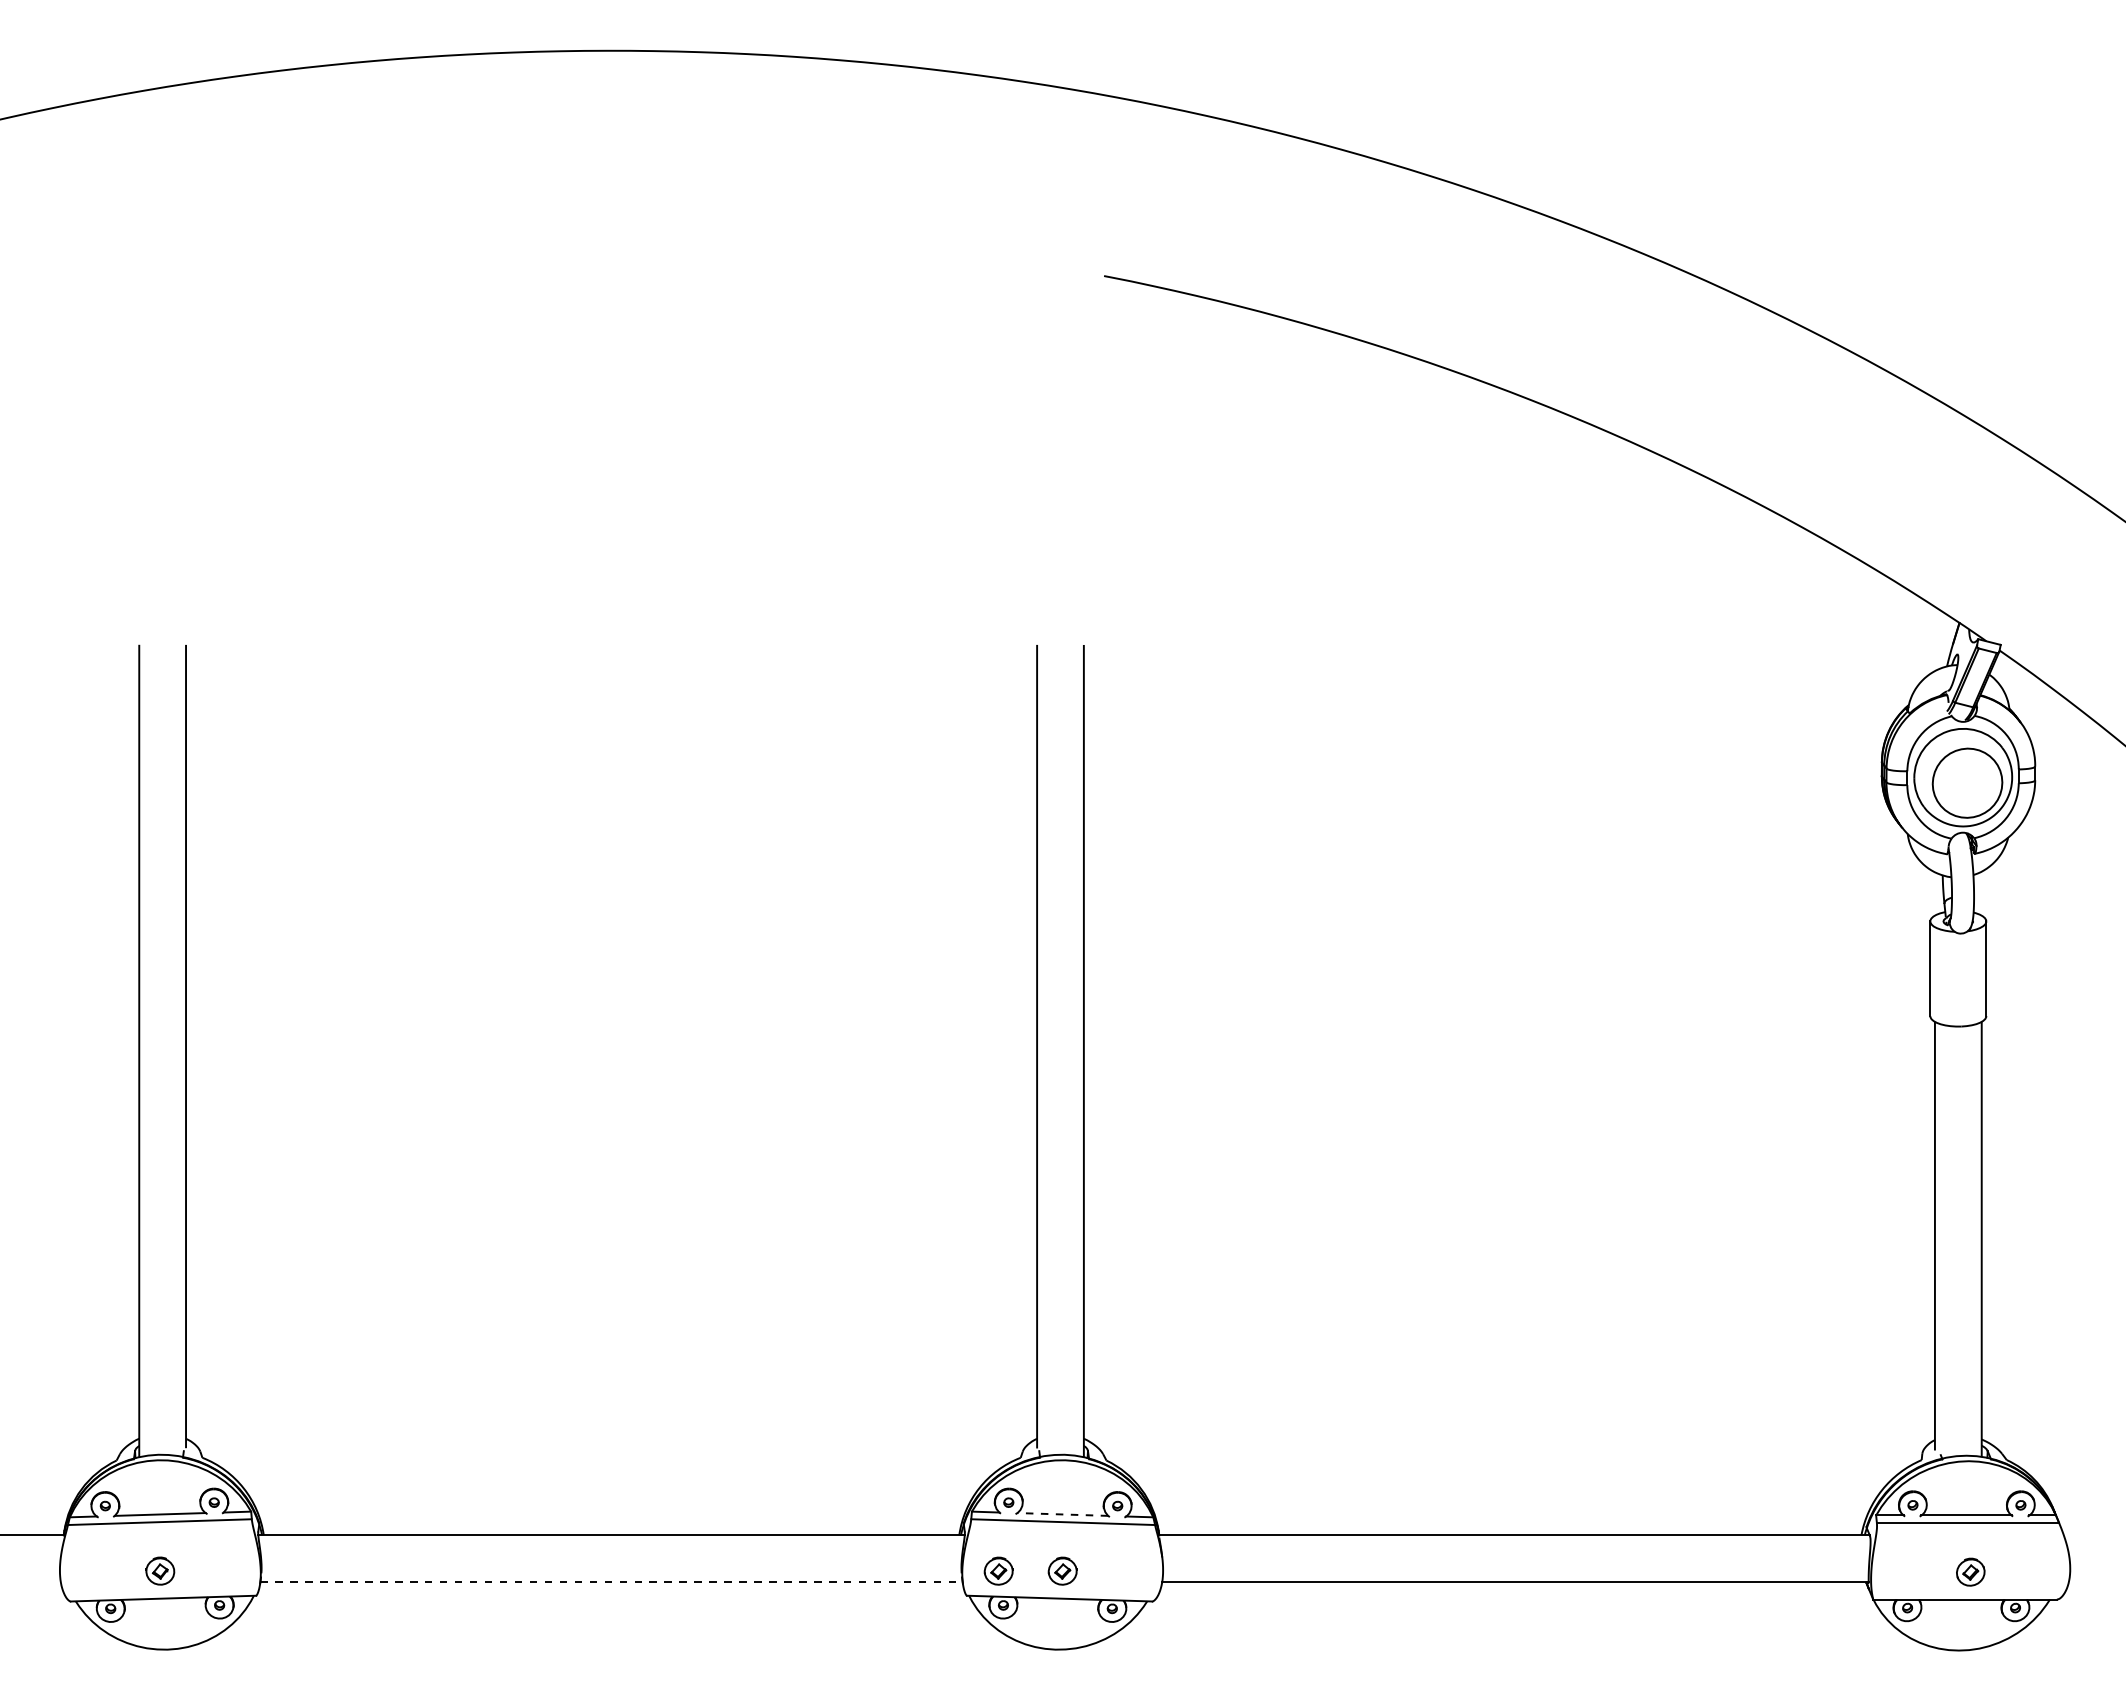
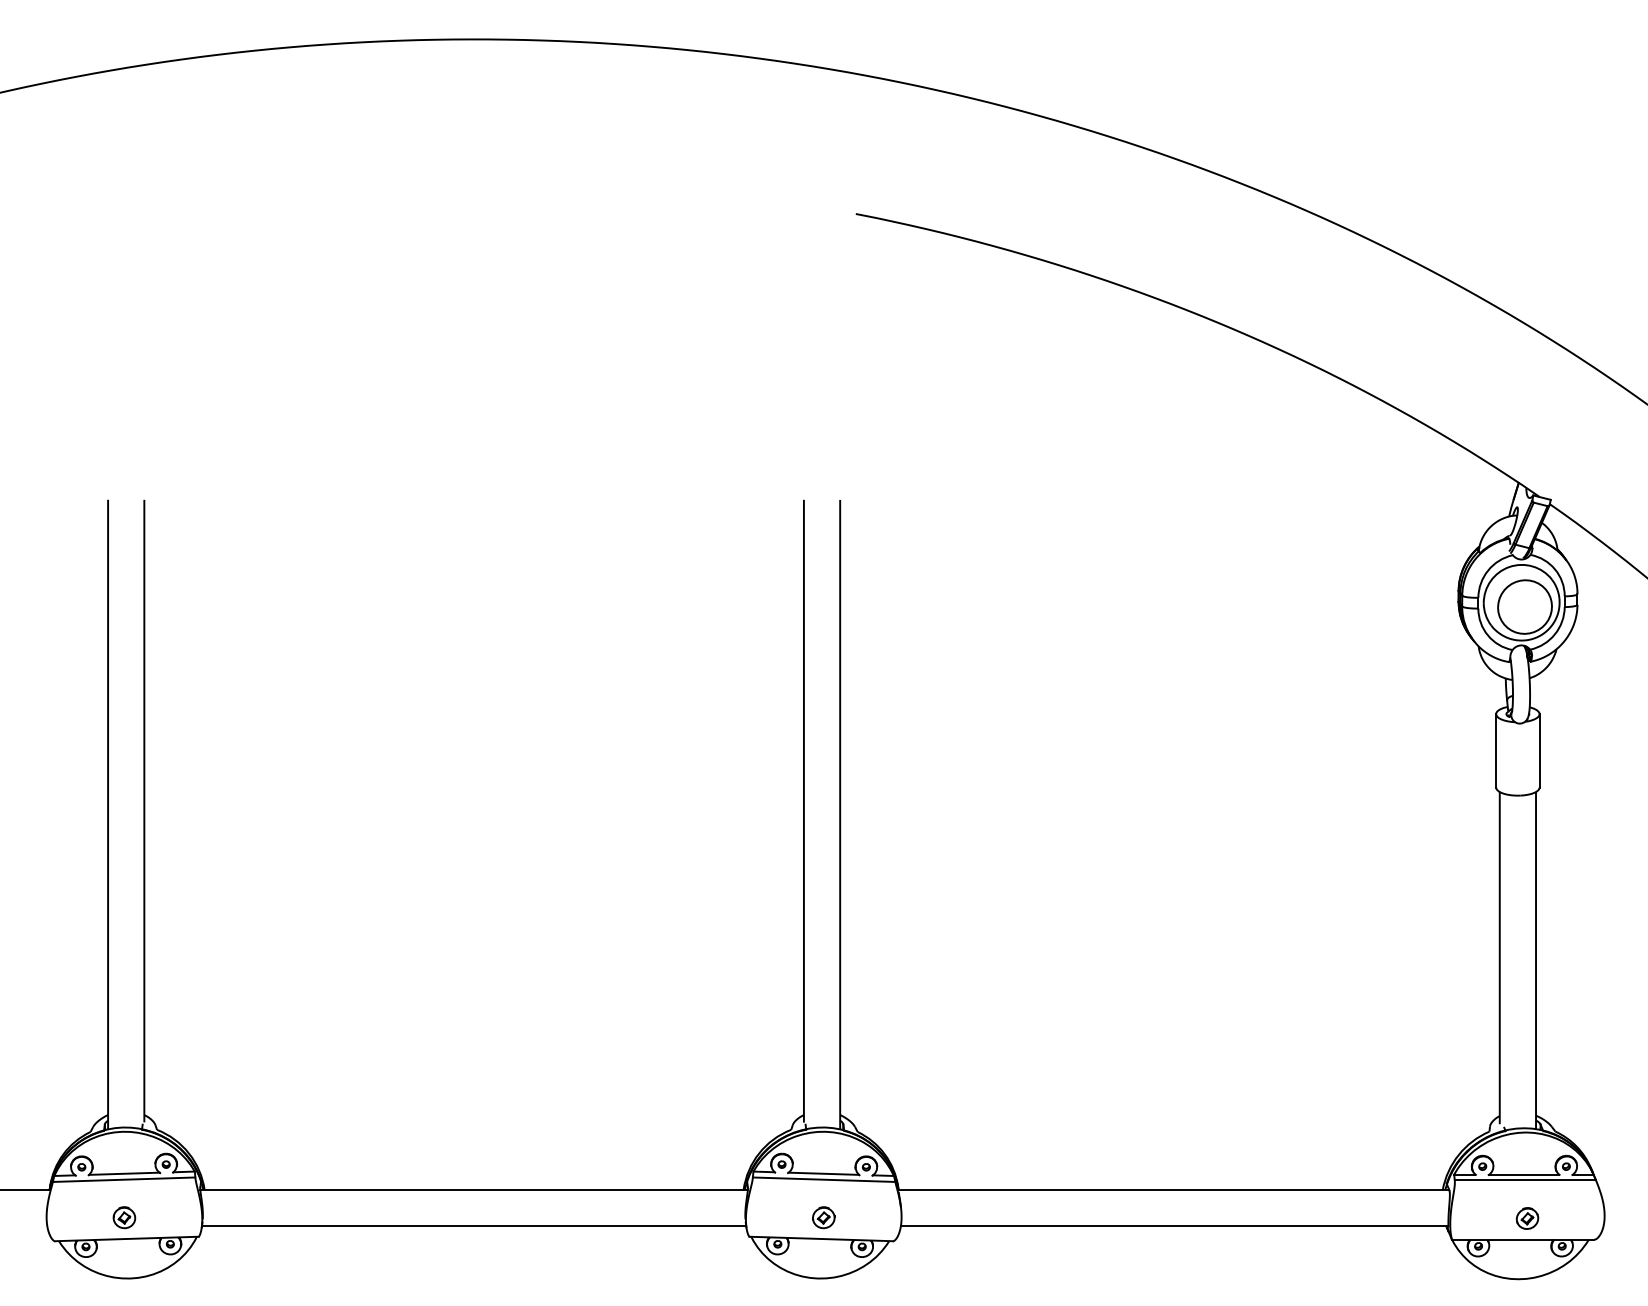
line: (1062, 1514) -> (823, 1173), dashed -> solid
part: (998, 1570) -> (774, 1217), removed
line: (612, 1582) -> (474, 1226), dashed -> solid

